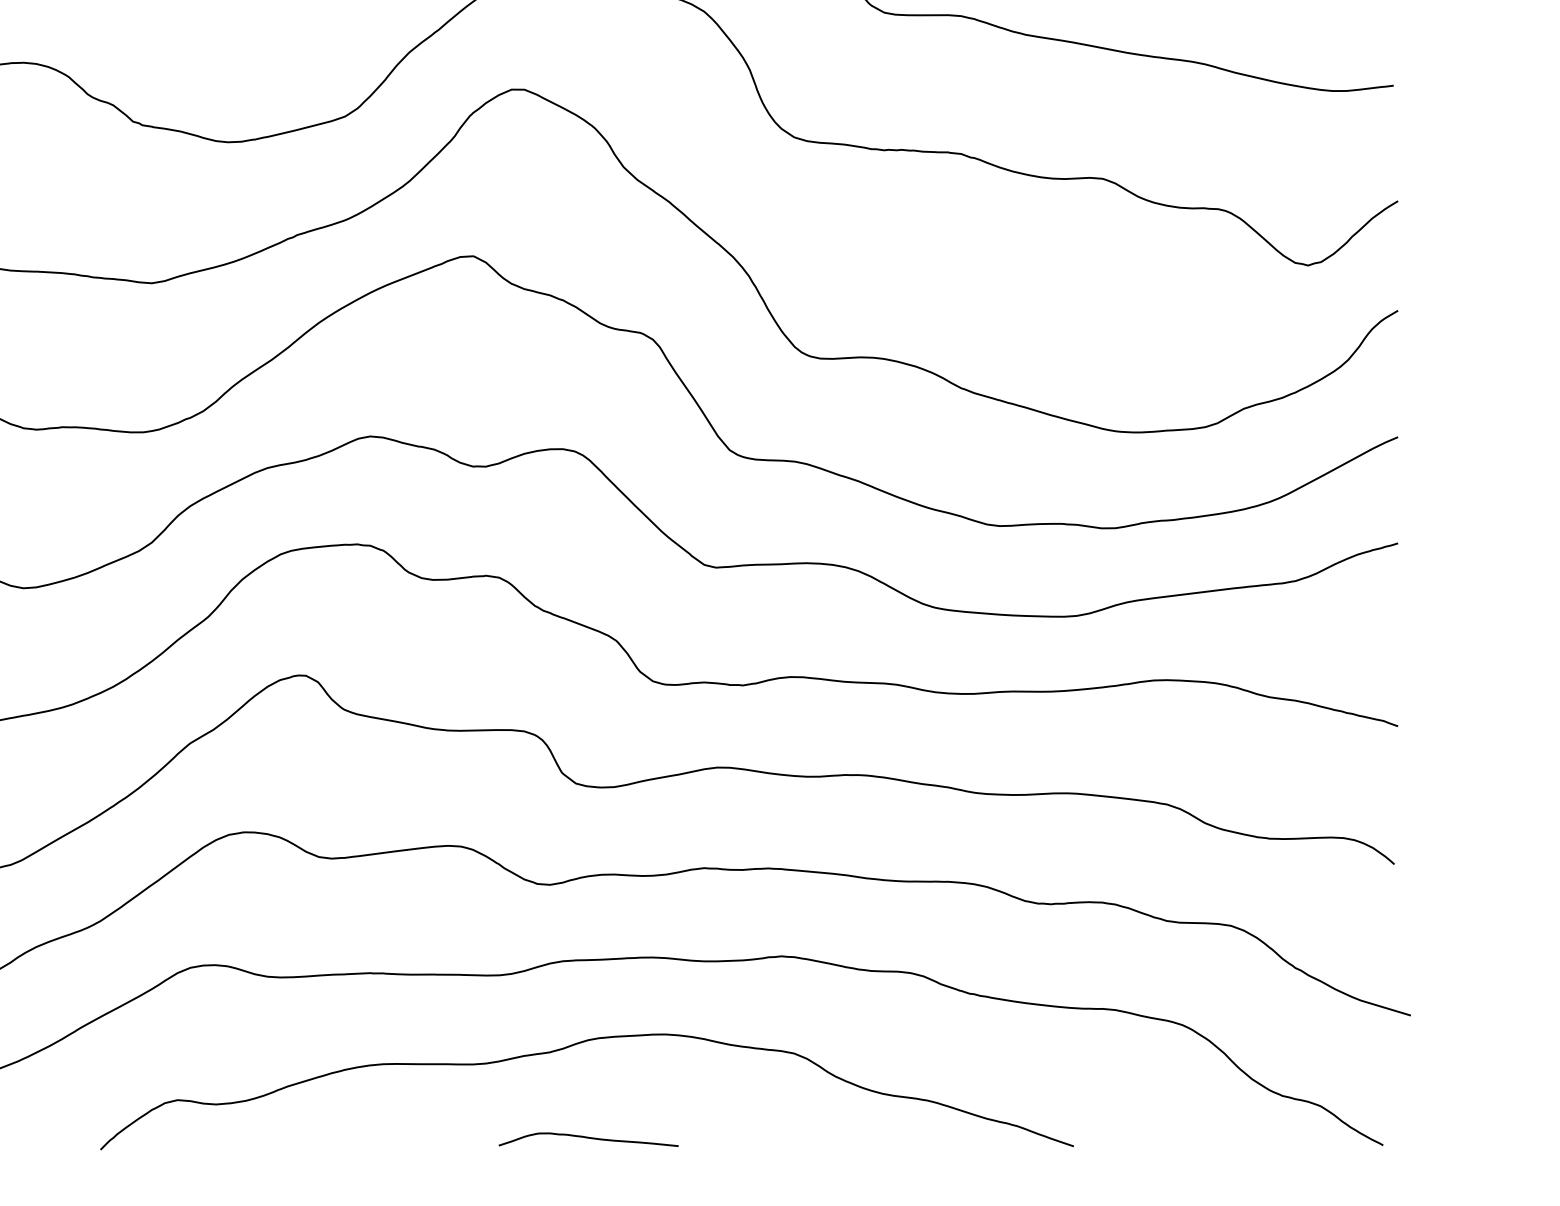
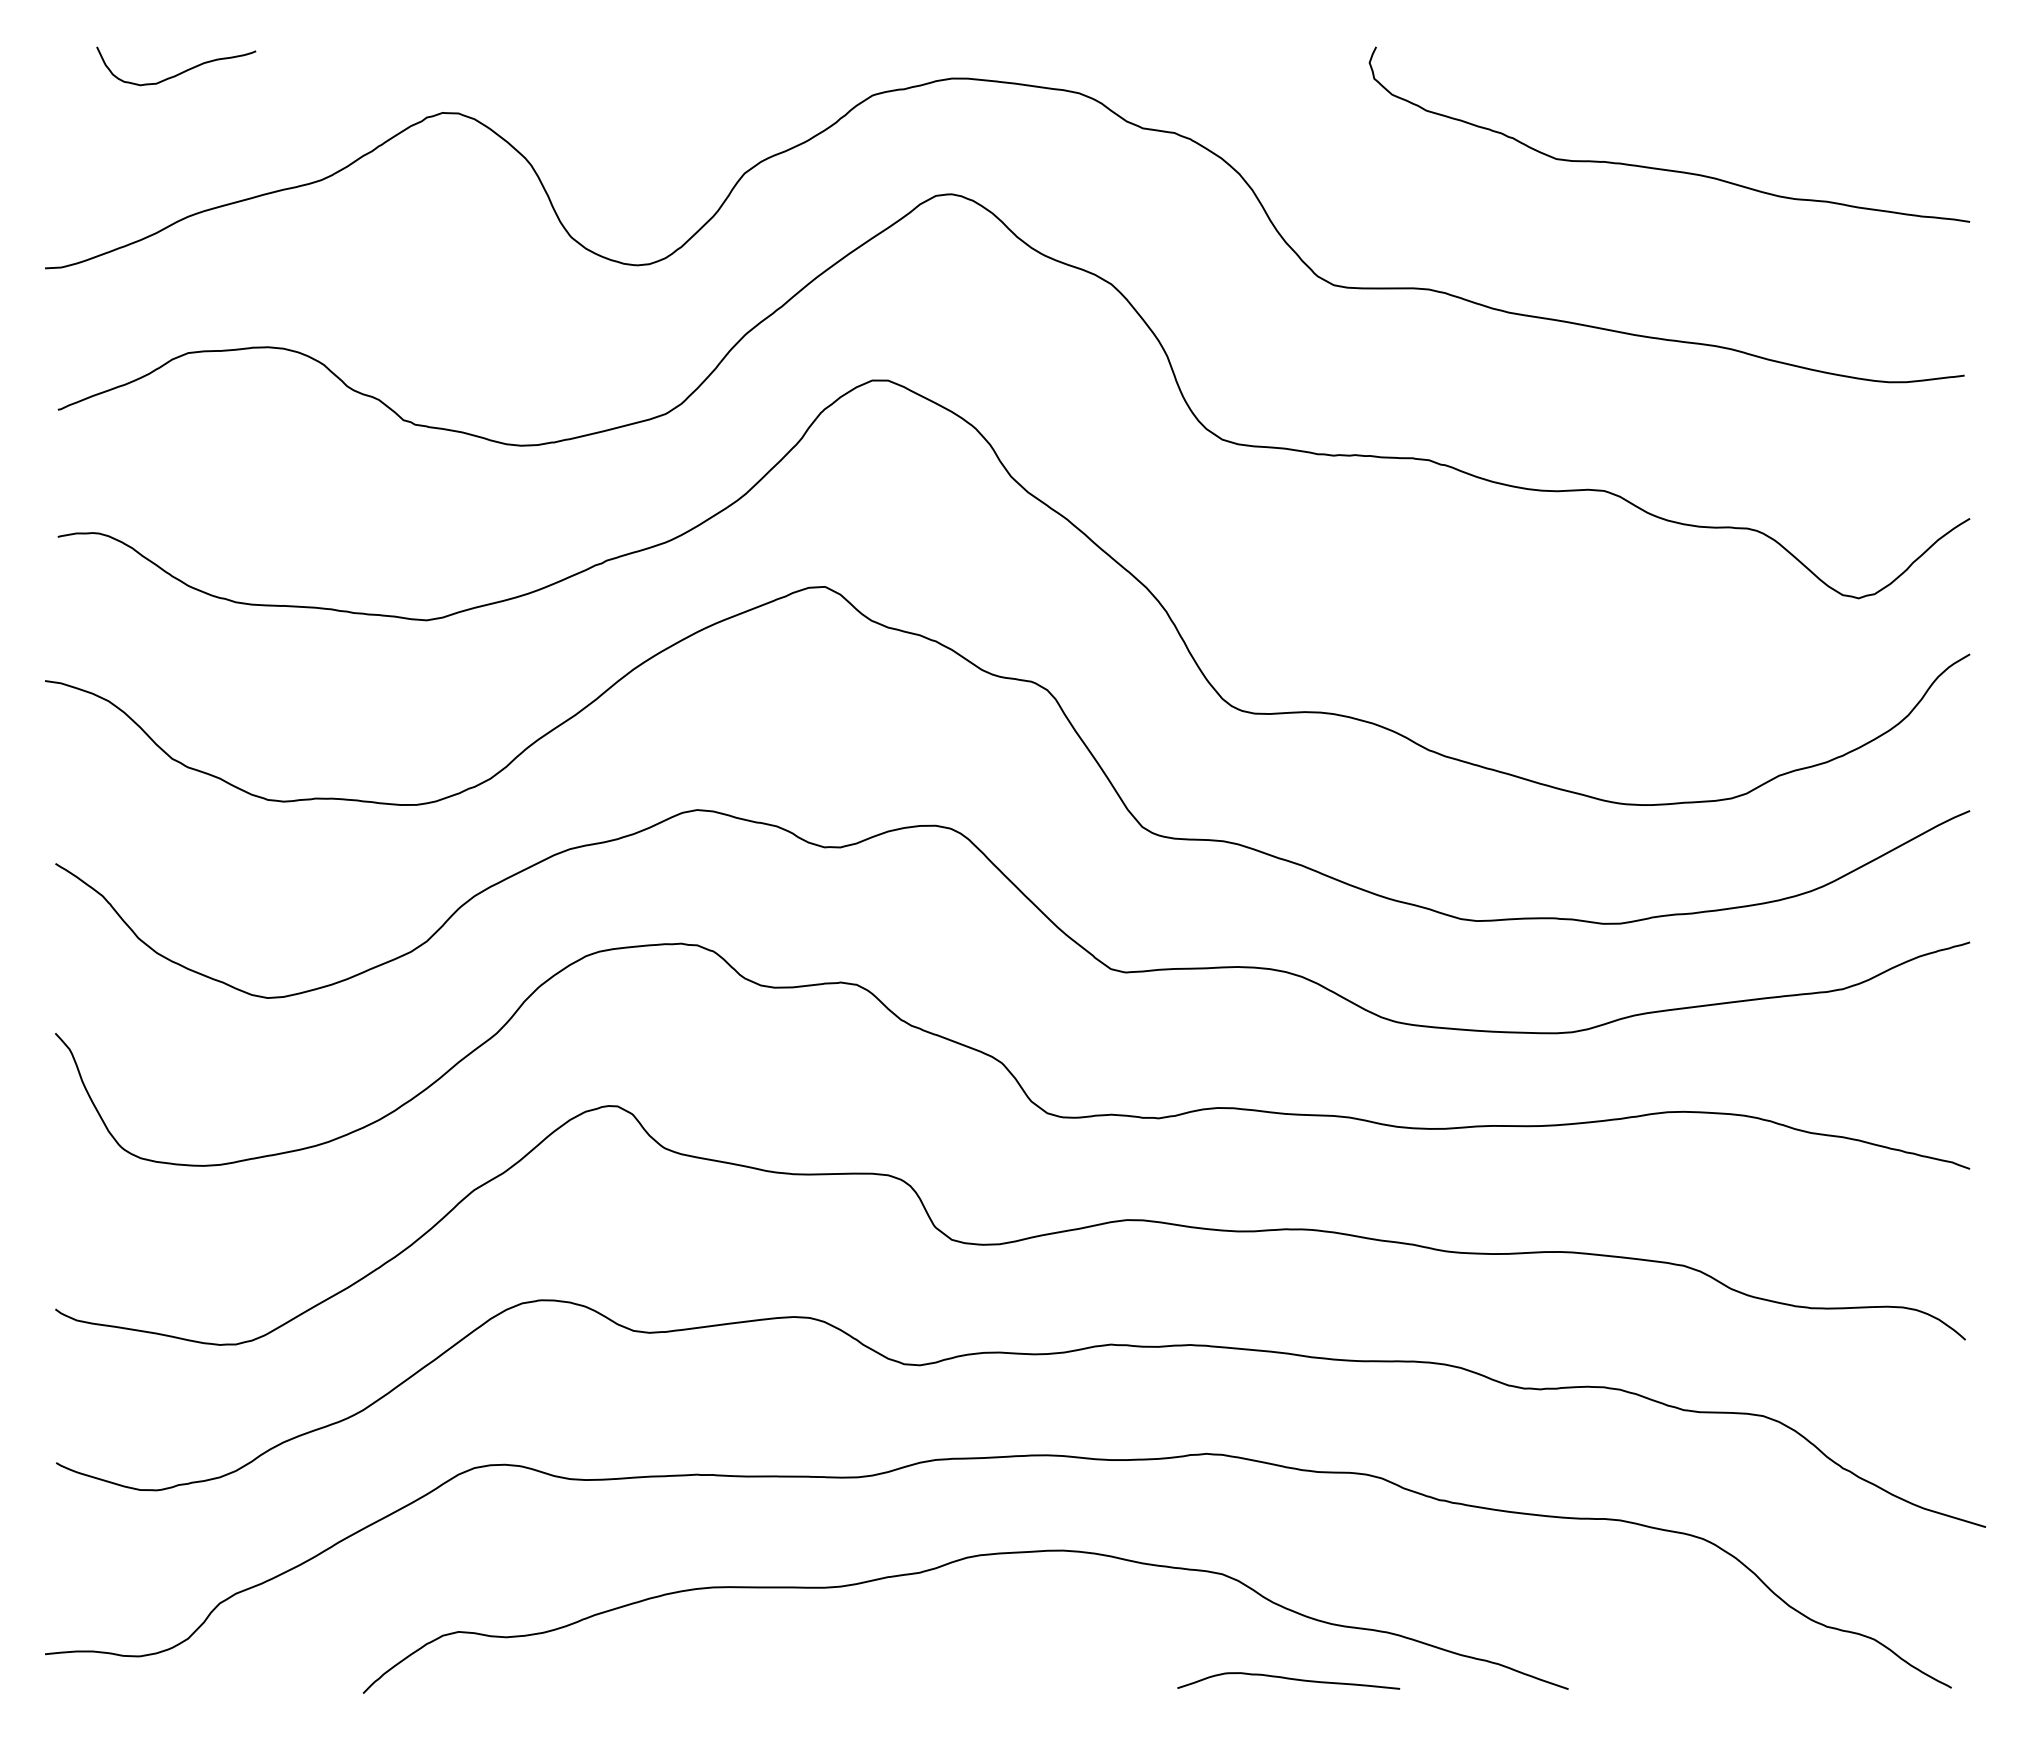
curve: (588, 1138) -> (1288, 1679), moved

